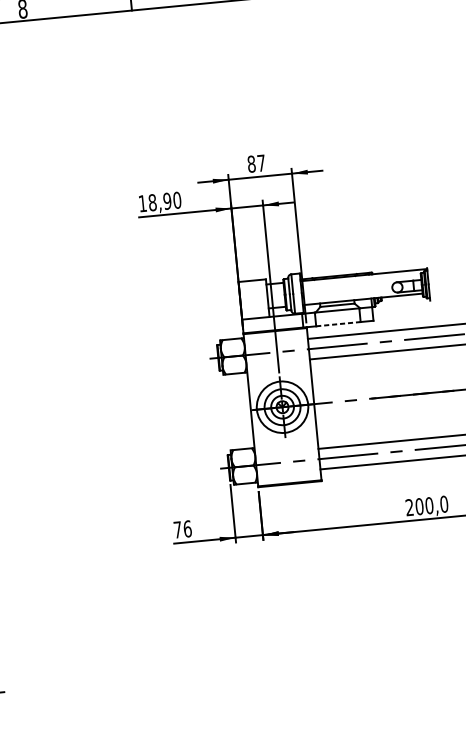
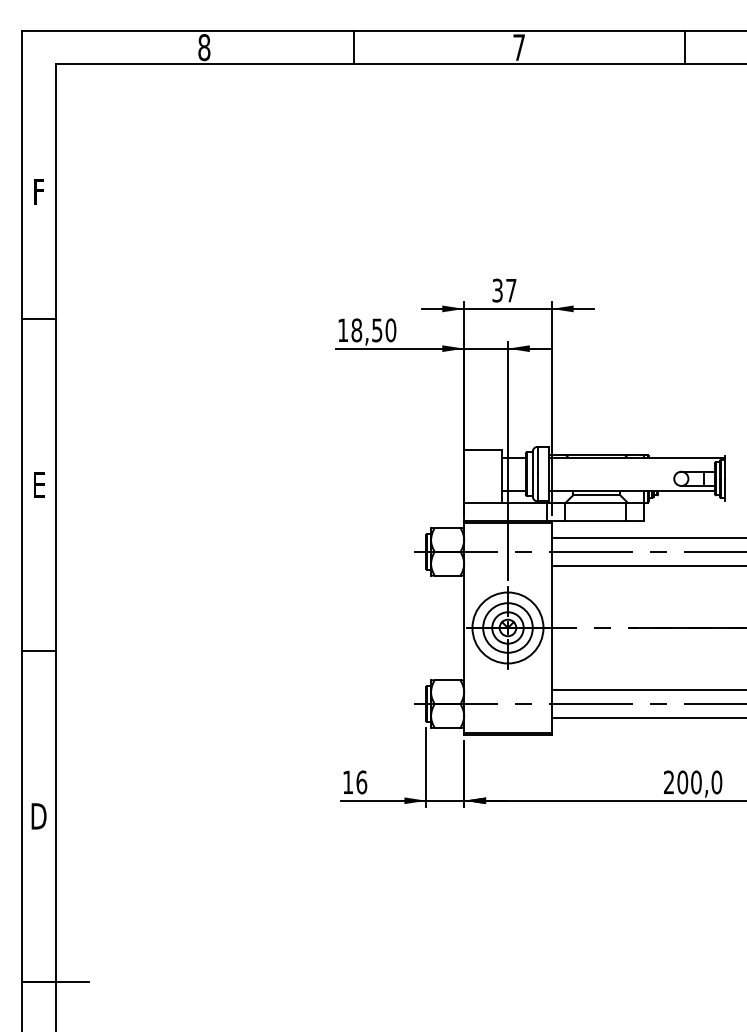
text: (251, 164) -> (497, 290), 87 -> 37
text: (166, 200) -> (376, 329), 18,90 -> 18,50
line: (338, 324) -> (595, 521), dashed -> solid
text: (178, 529) -> (348, 781), 76 -> 16

